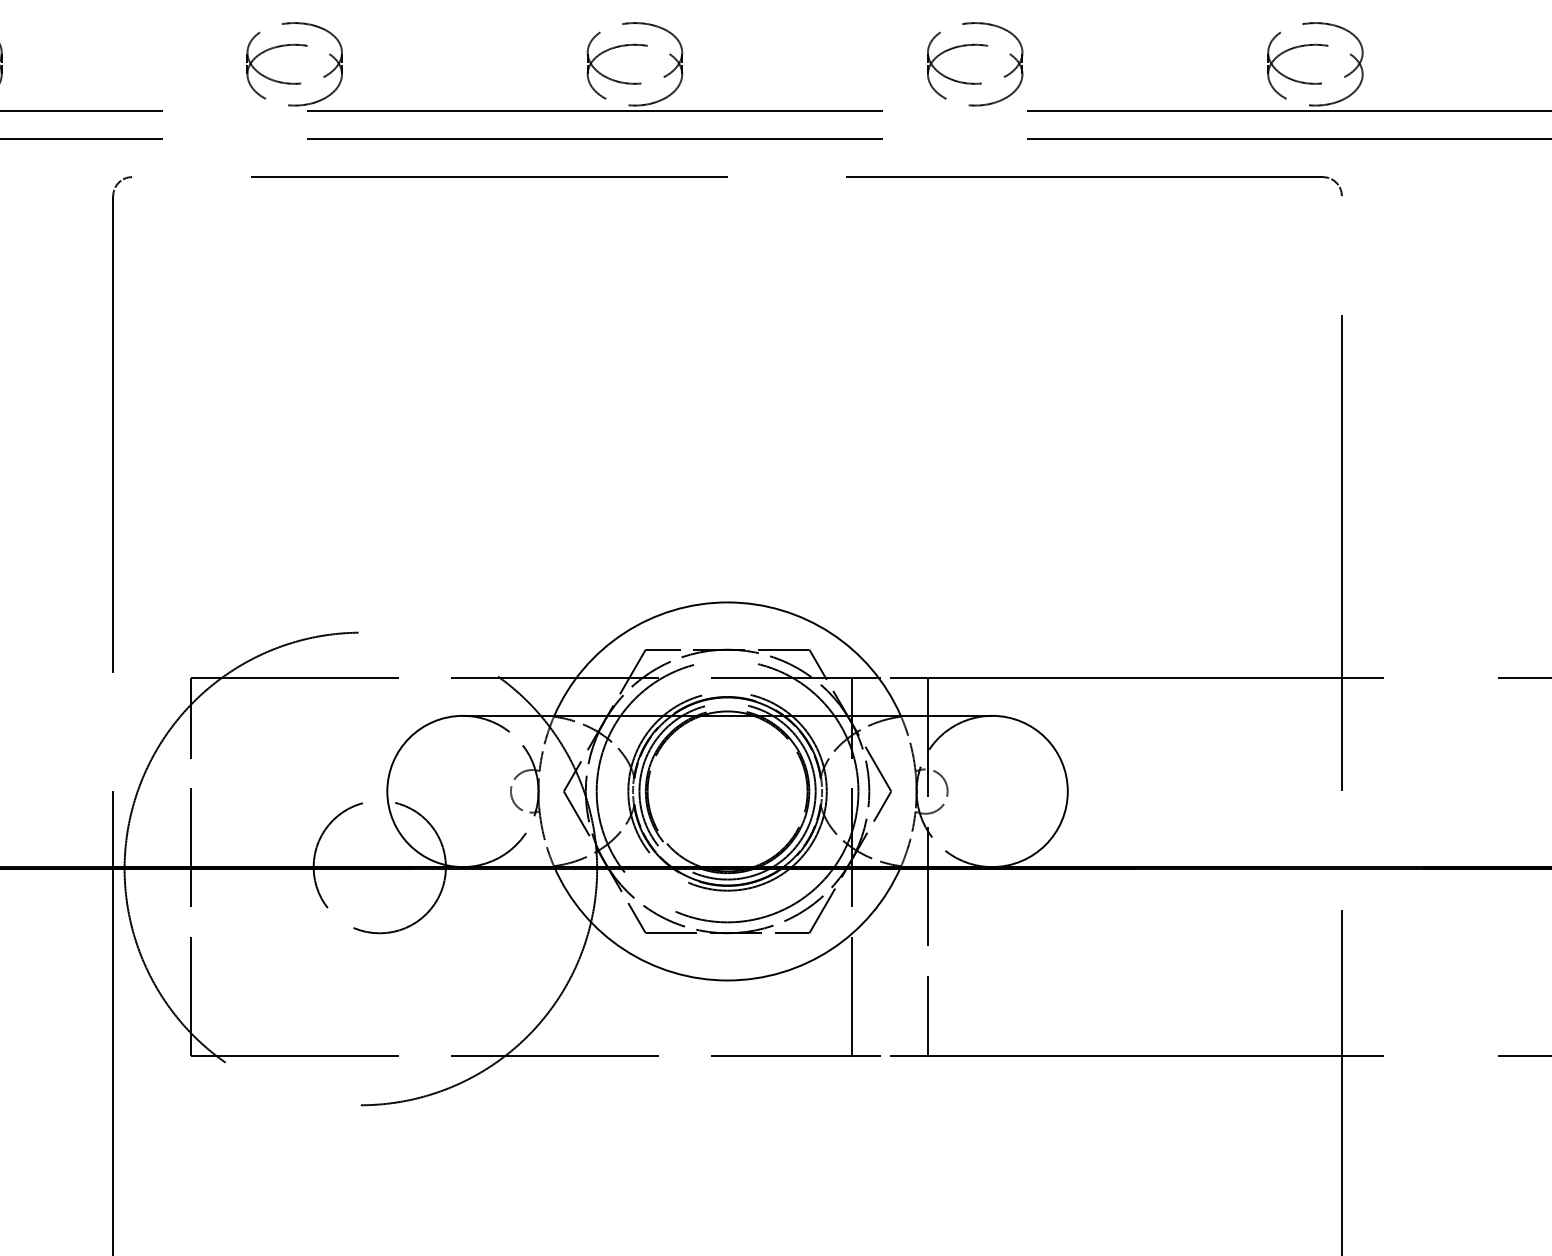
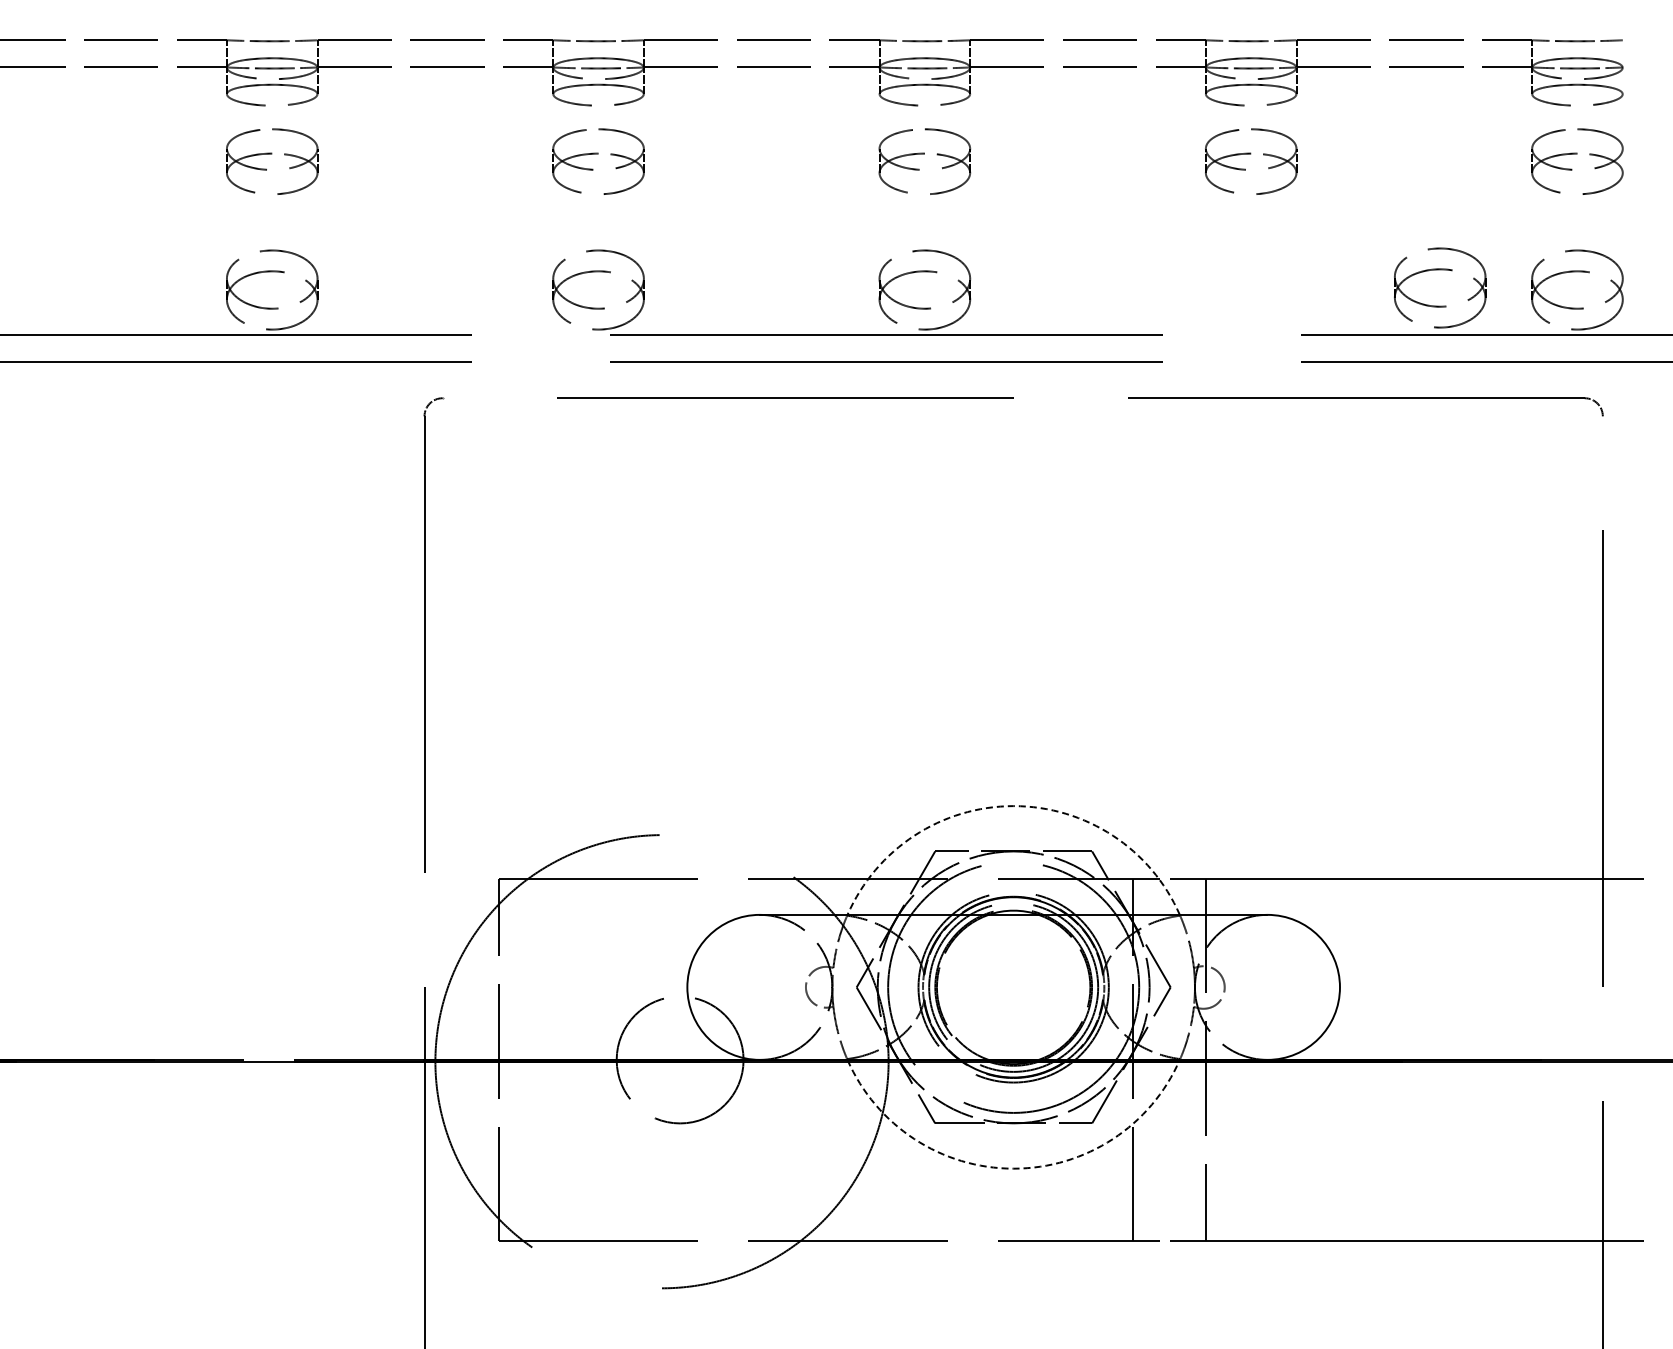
part: (975, 46) -> (1440, 270), moved
arc: (727, 602) -> (1013, 806), solid -> dashed
arc: (727, 980) -> (1013, 1168), solid -> dashed

